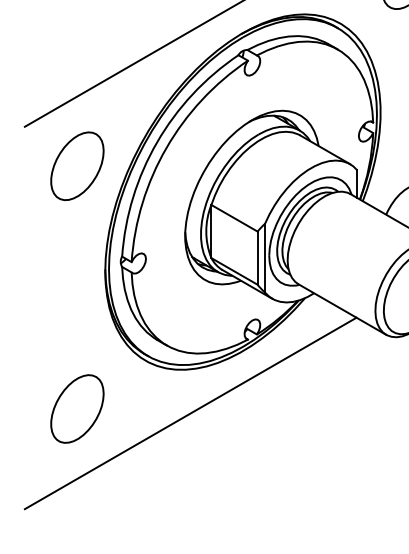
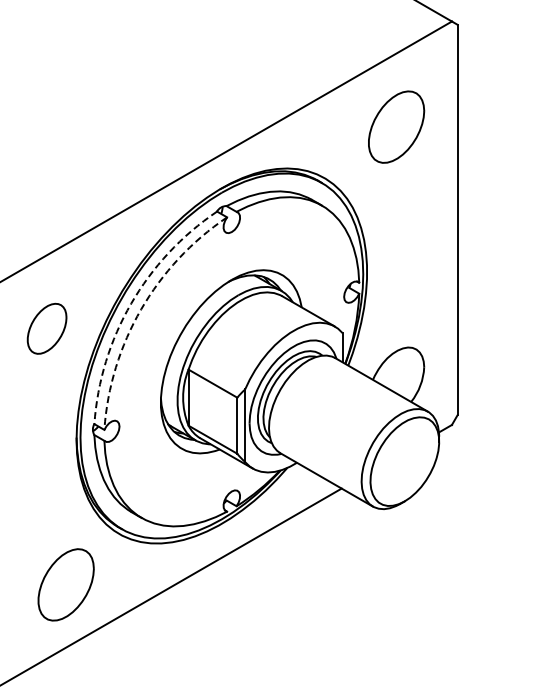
arc: (157, 142) -> (131, 303), solid -> dashed
arc: (166, 148) -> (141, 309), solid -> dashed
part: (76, 166) -> (46, 328), size x0.7
part: (76, 408) -> (65, 584), moved

